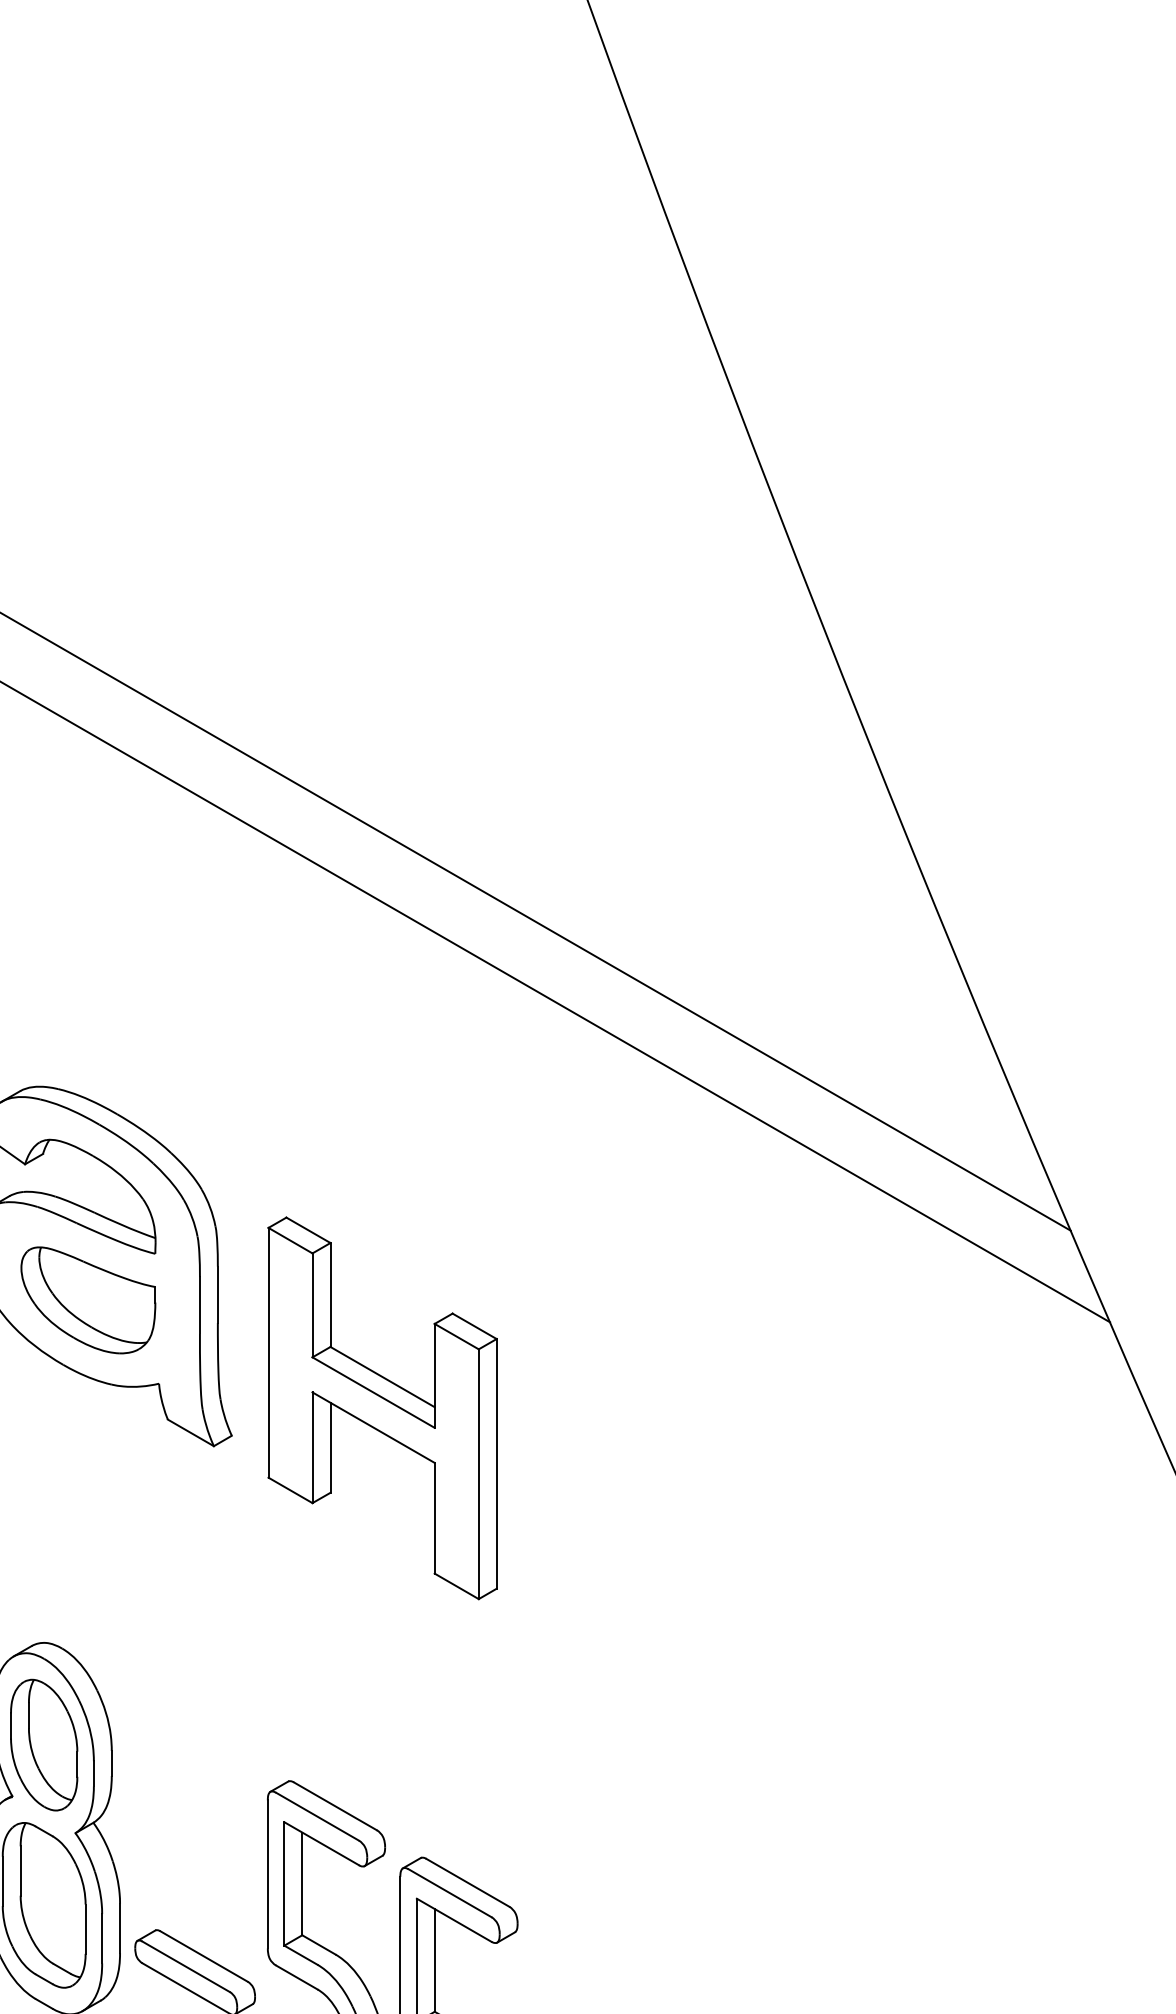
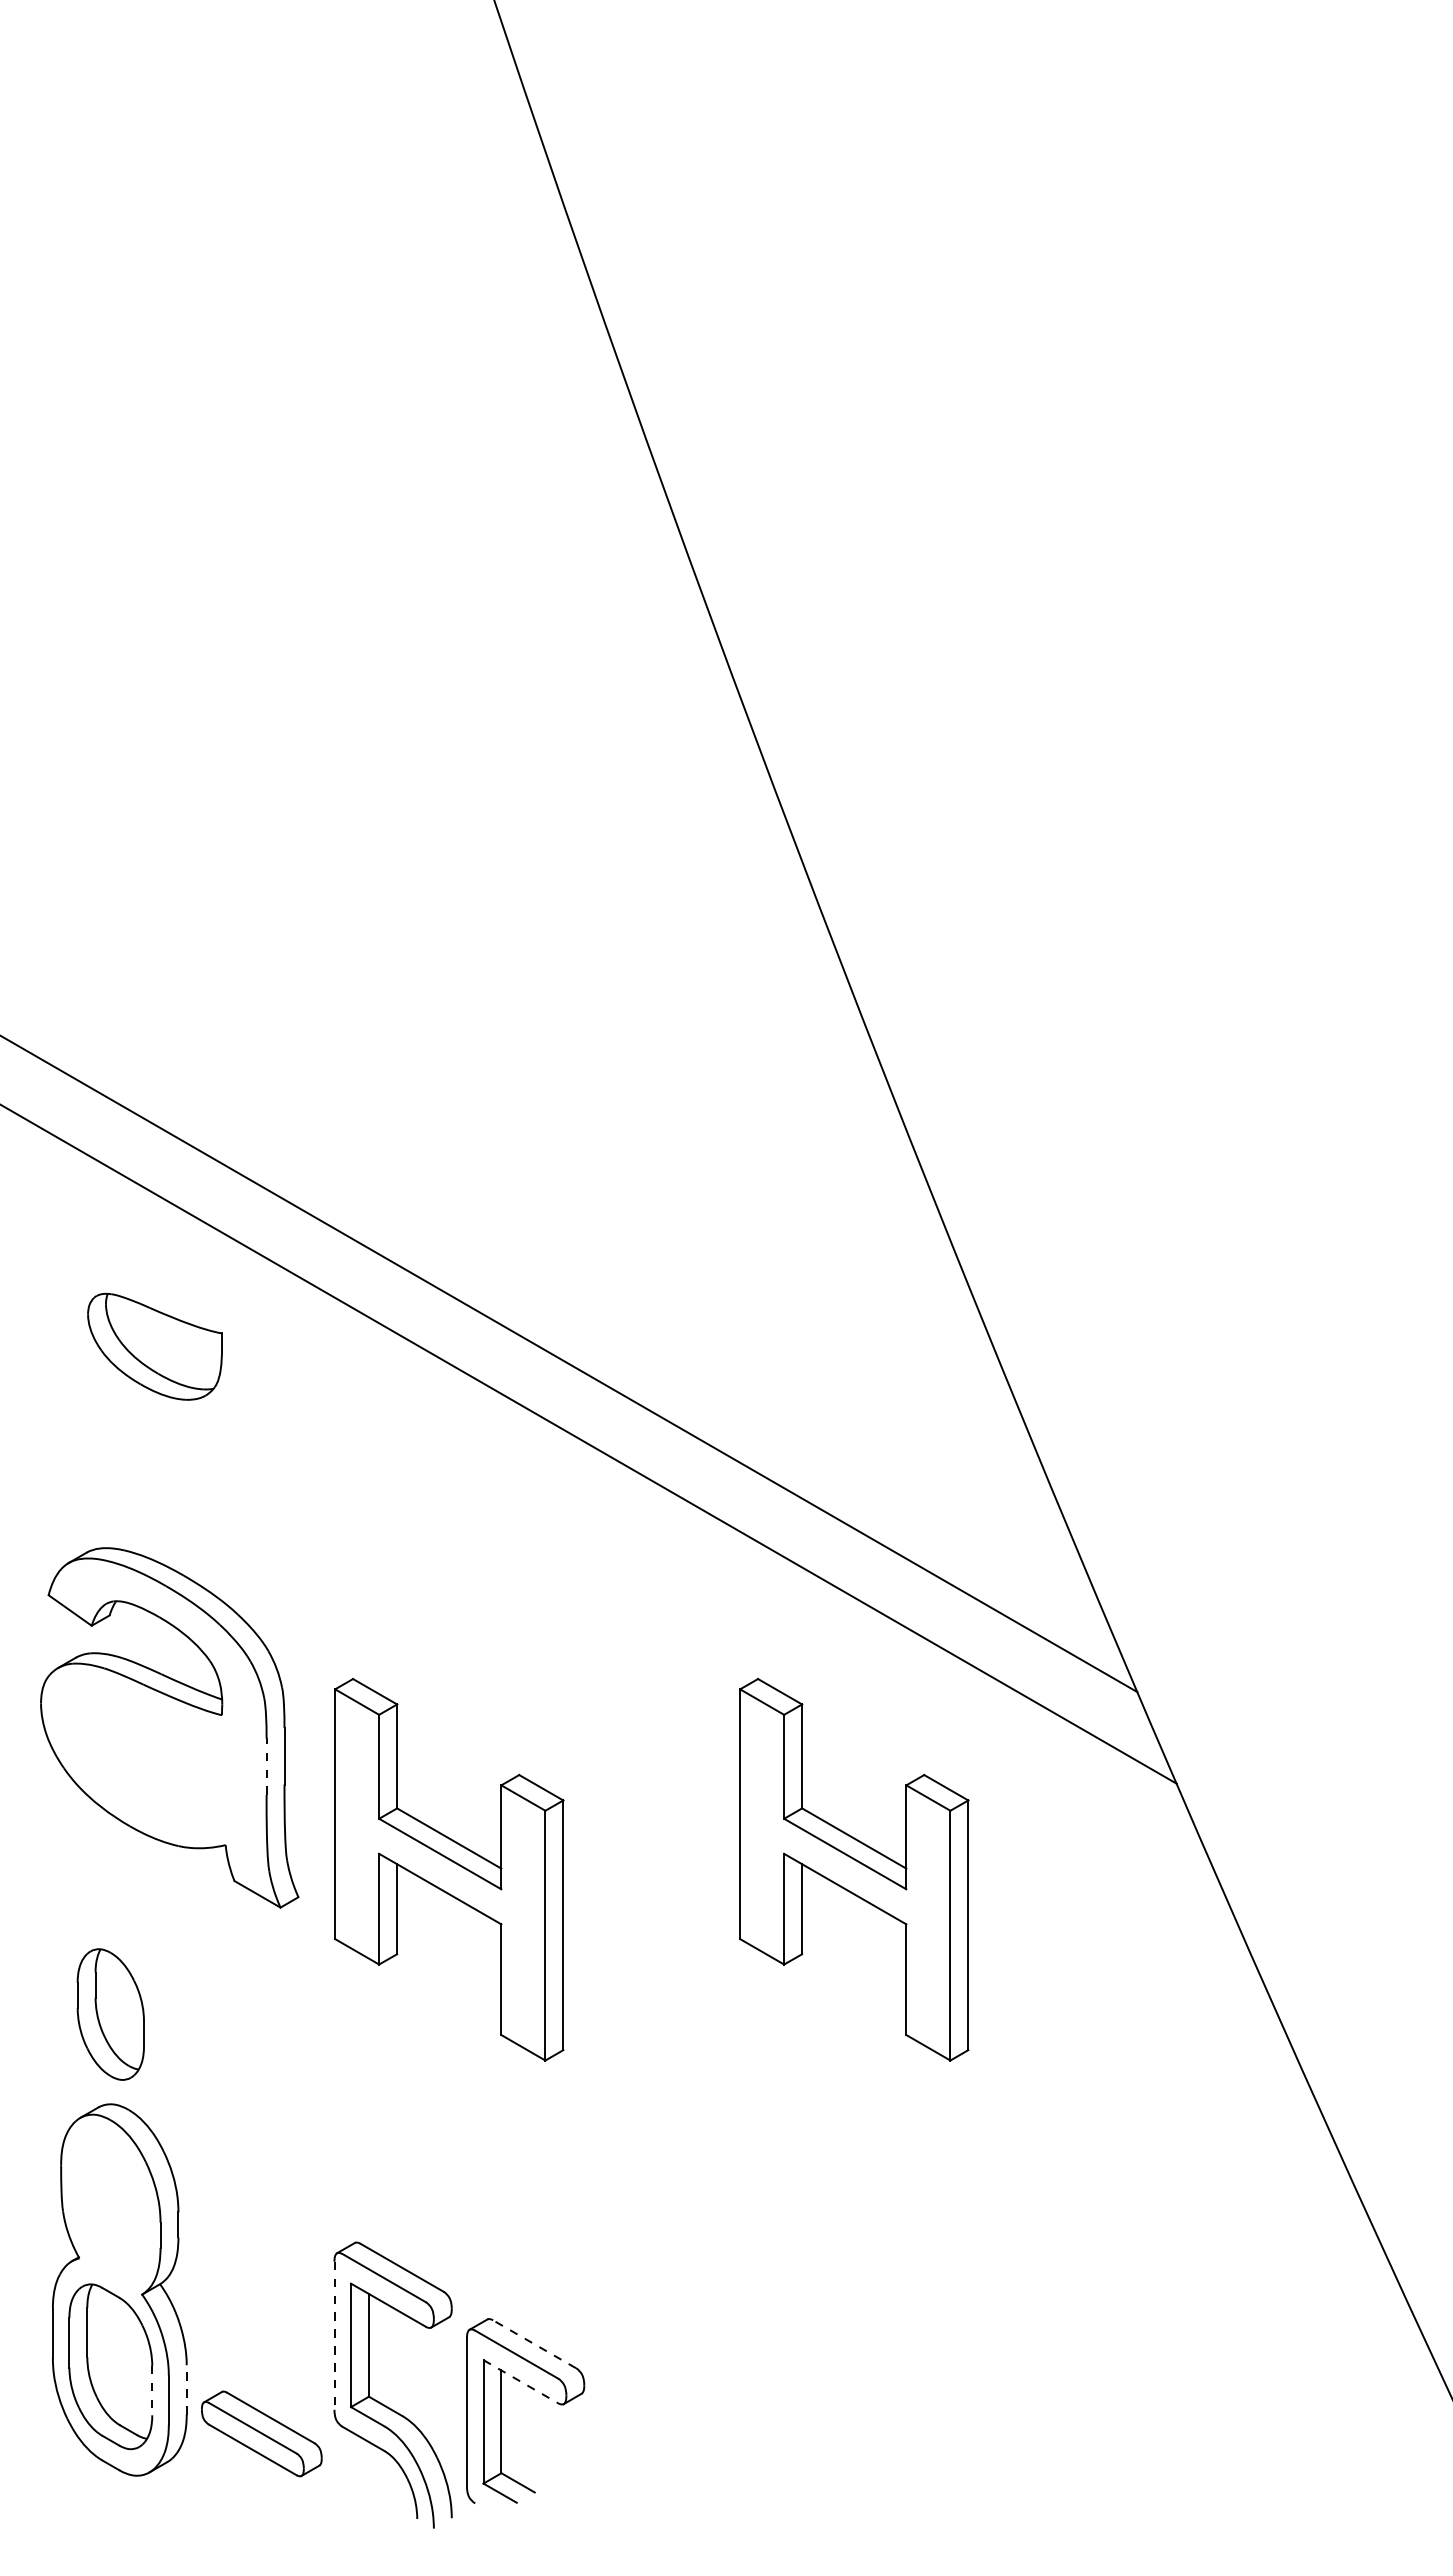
part: (87, 1300) -> (154, 1346), moved
line: (199, 1305) -> (266, 1766), solid -> dashed
part: (787, 1408) -> (854, 1869), added
part: (43, 1745) -> (110, 2014), moved
line: (267, 1875) -> (334, 2336), solid -> dashed
line: (467, 1883) -> (534, 2344), solid -> dashed
line: (454, 1920) -> (521, 2381), solid -> dashed
line: (119, 1928) -> (186, 2389), solid -> dashed
line: (85, 1929) -> (152, 2390), solid -> dashed

